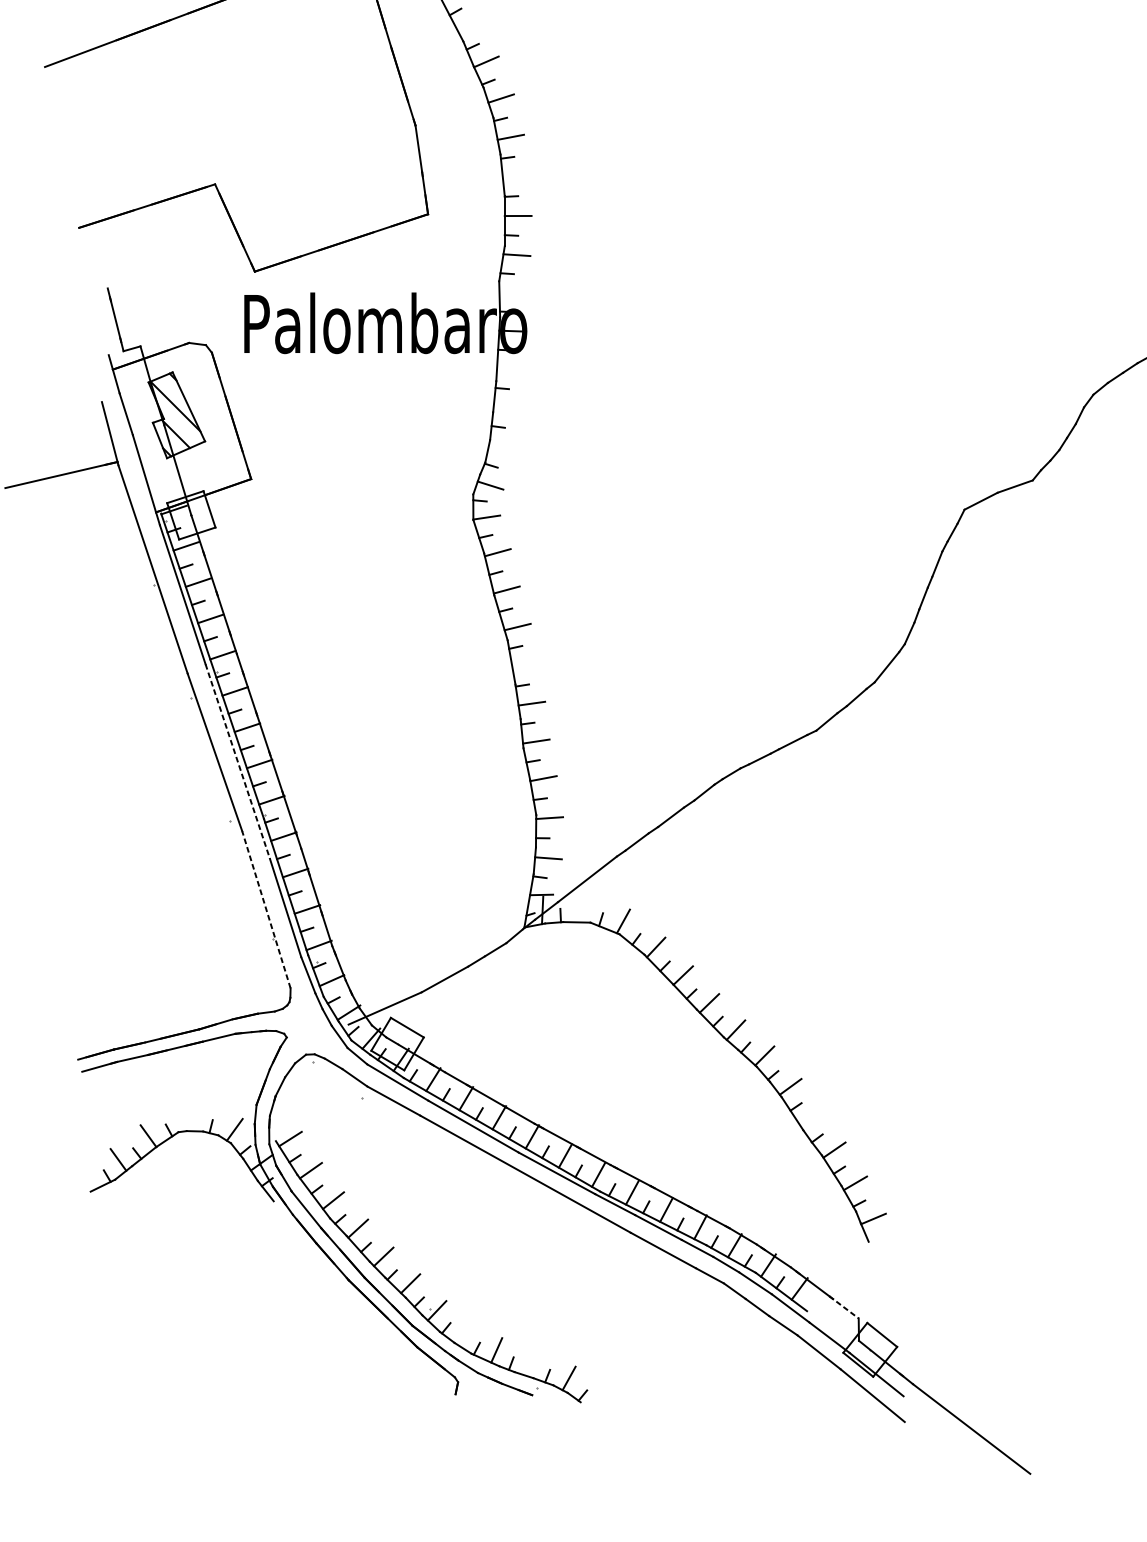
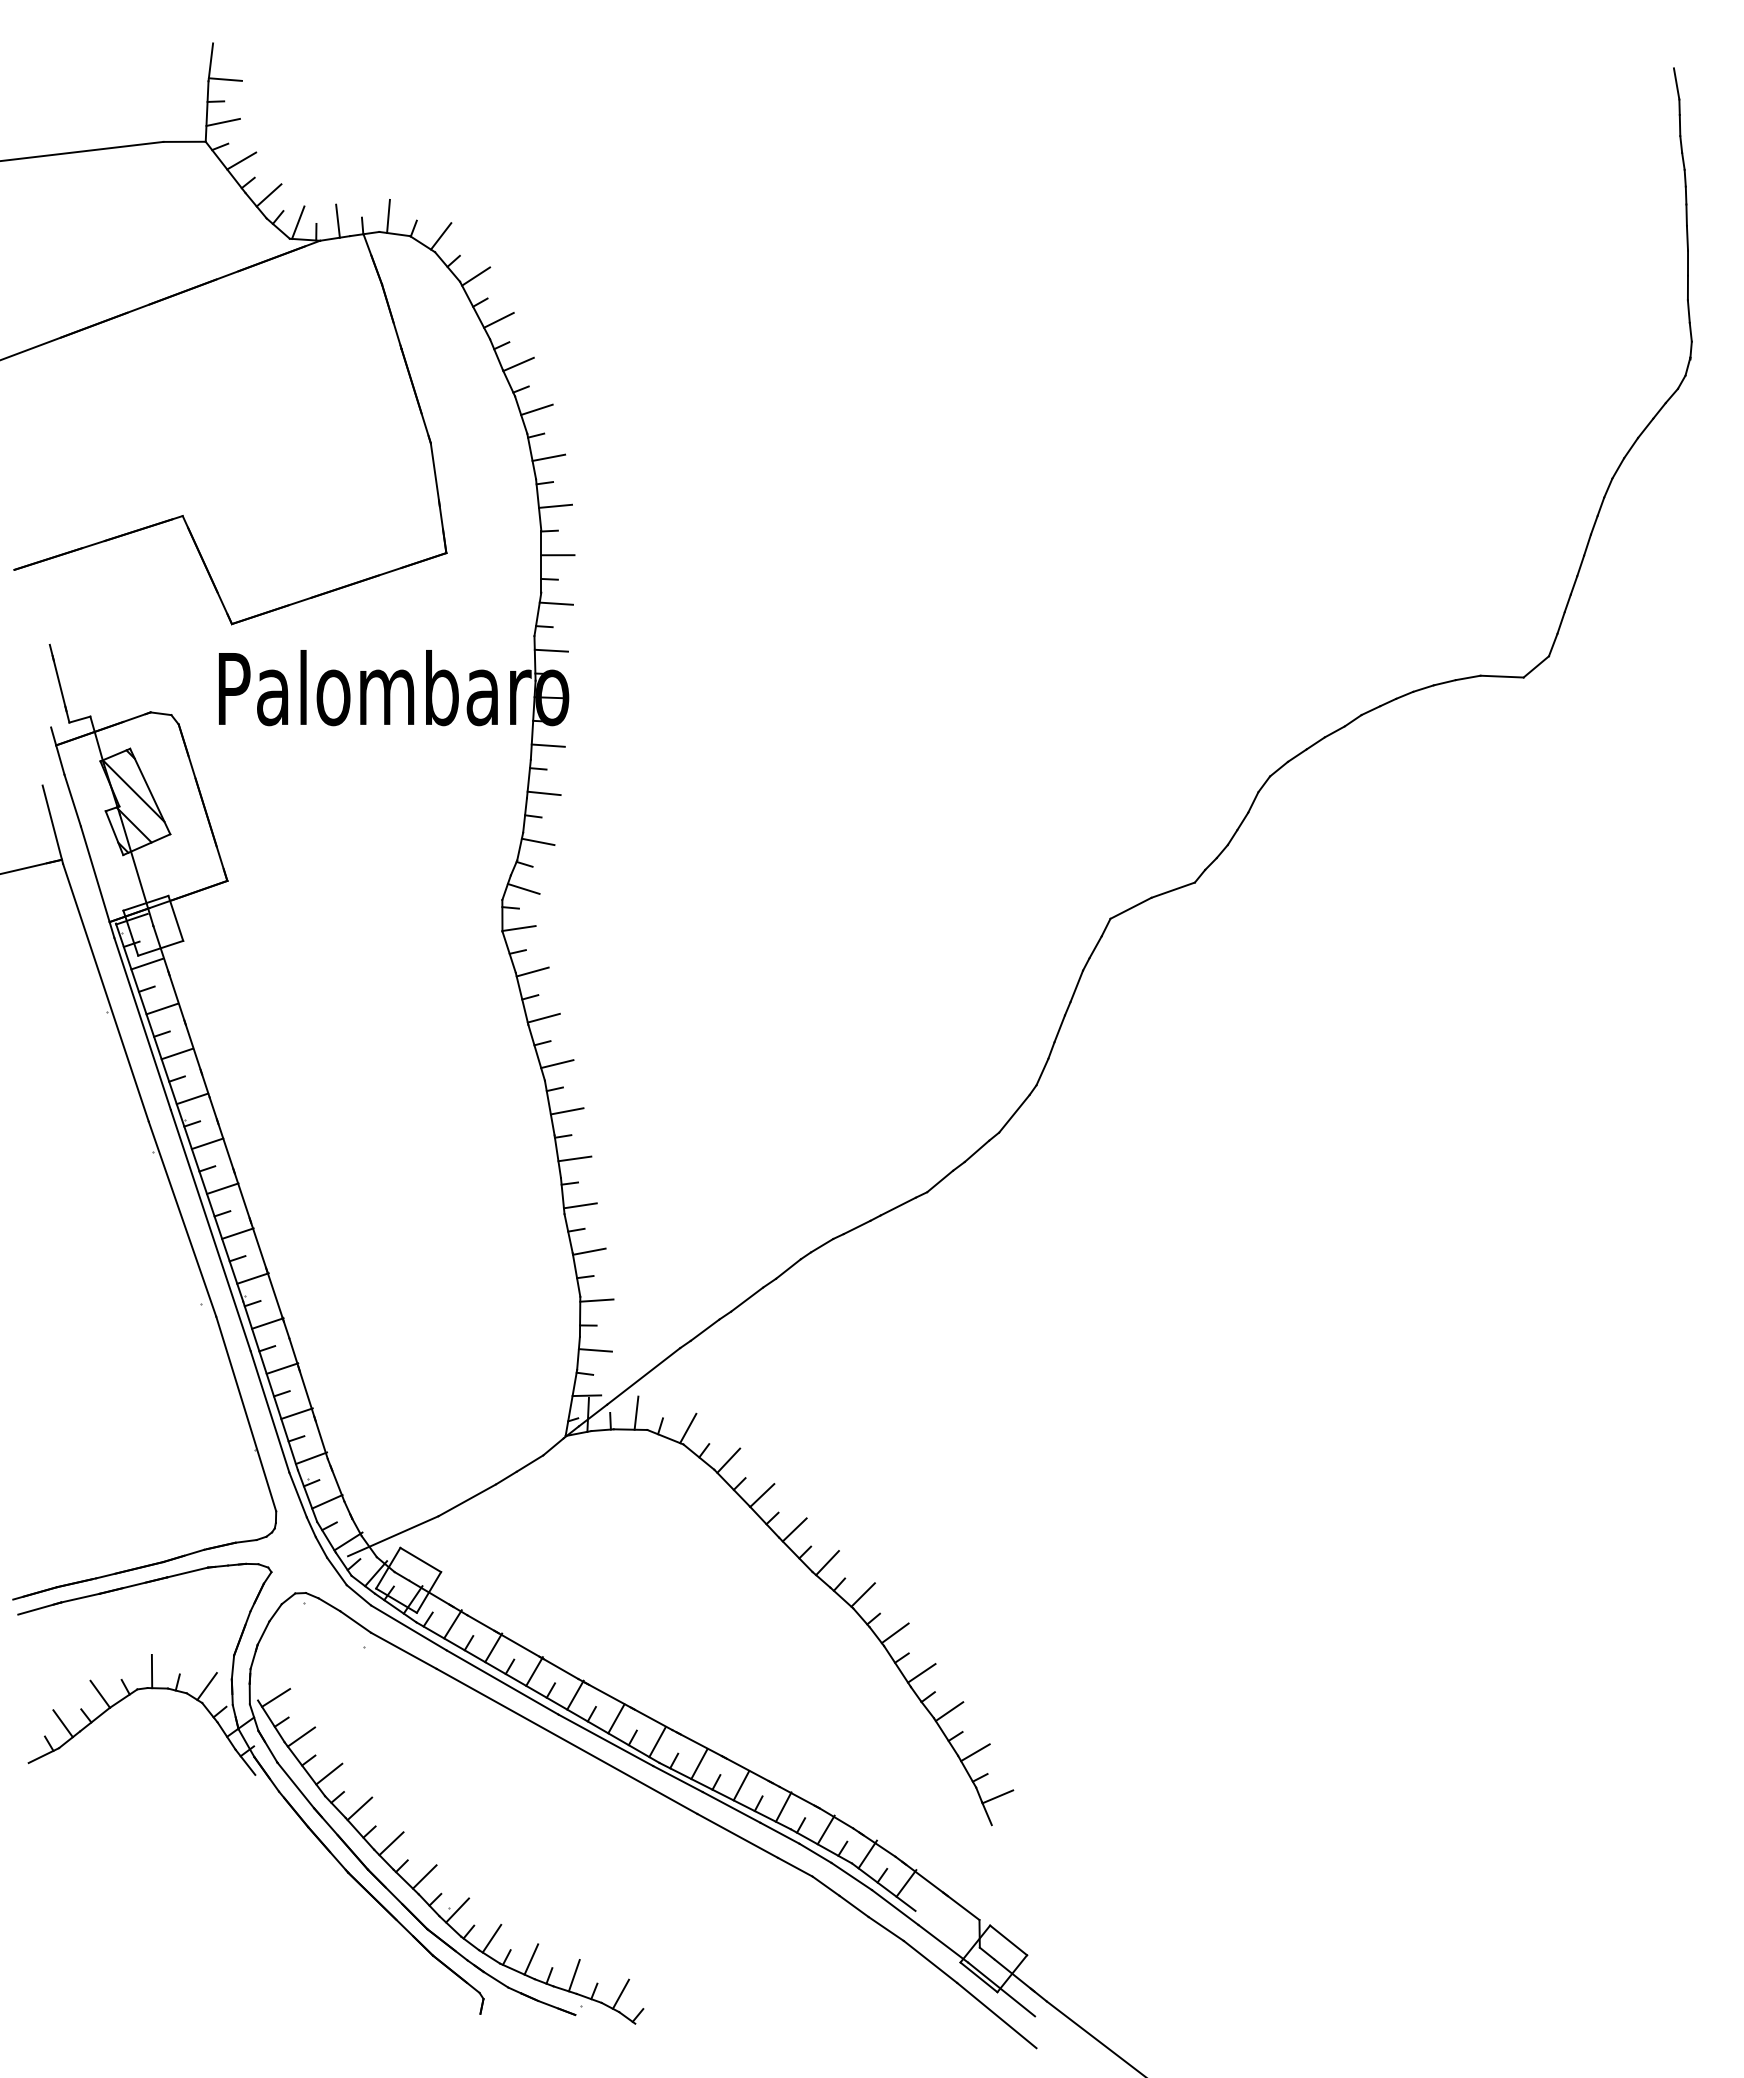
line: (470, 25) -> (498, 319), added
line: (516, 175) -> (555, 505), added
line: (512, 292) -> (551, 650), added
line: (509, 369) -> (547, 745), added
line: (506, 408) -> (543, 793), added
line: (501, 447) -> (537, 841), added
line: (525, 665) -> (566, 1111), added
line: (237, 761) -> (210, 1230), dashed -> solid
line: (581, 908) -> (636, 1412), added
line: (266, 910) -> (246, 1414), dashed -> solid
line: (189, 1117) -> (151, 1671), added
line: (811, 1119) -> (921, 1673), added
line: (844, 1307) -> (961, 1906), dashed -> solid
line: (464, 1333) -> (491, 1938), added
line: (530, 1363) -> (573, 1975), added

